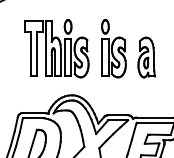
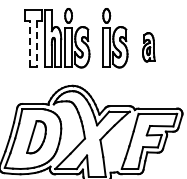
line: (30, 54) -> (30, 44), solid -> dashed
line: (36, 54) -> (36, 44), solid -> dashed
part: (146, 57) -> (148, 47), size x0.7

